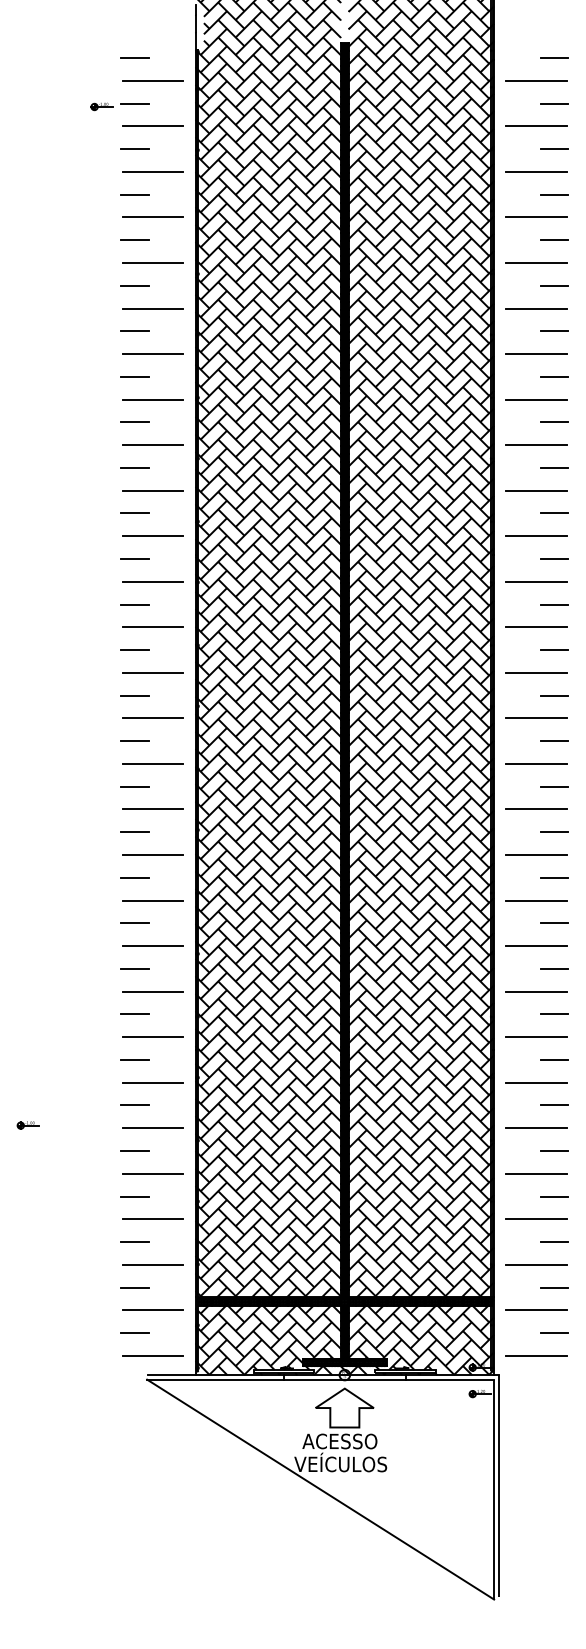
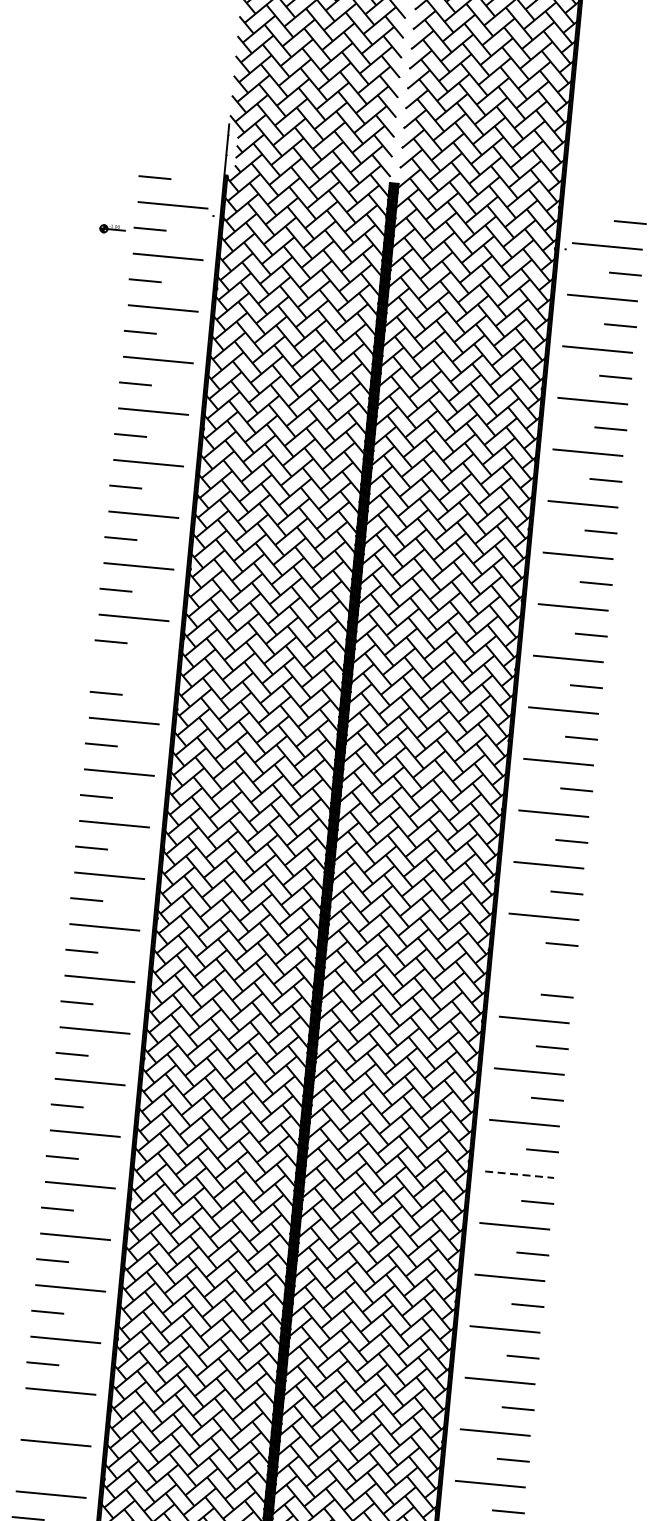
line: (152, 490) -> (128, 669), removed
line: (536, 718) -> (539, 968), removed
line: (537, 900) -> (520, 1174), solid -> dashed
line: (134, 1151) -> (37, 1415), removed
line: (134, 1196) -> (32, 1466), removed

